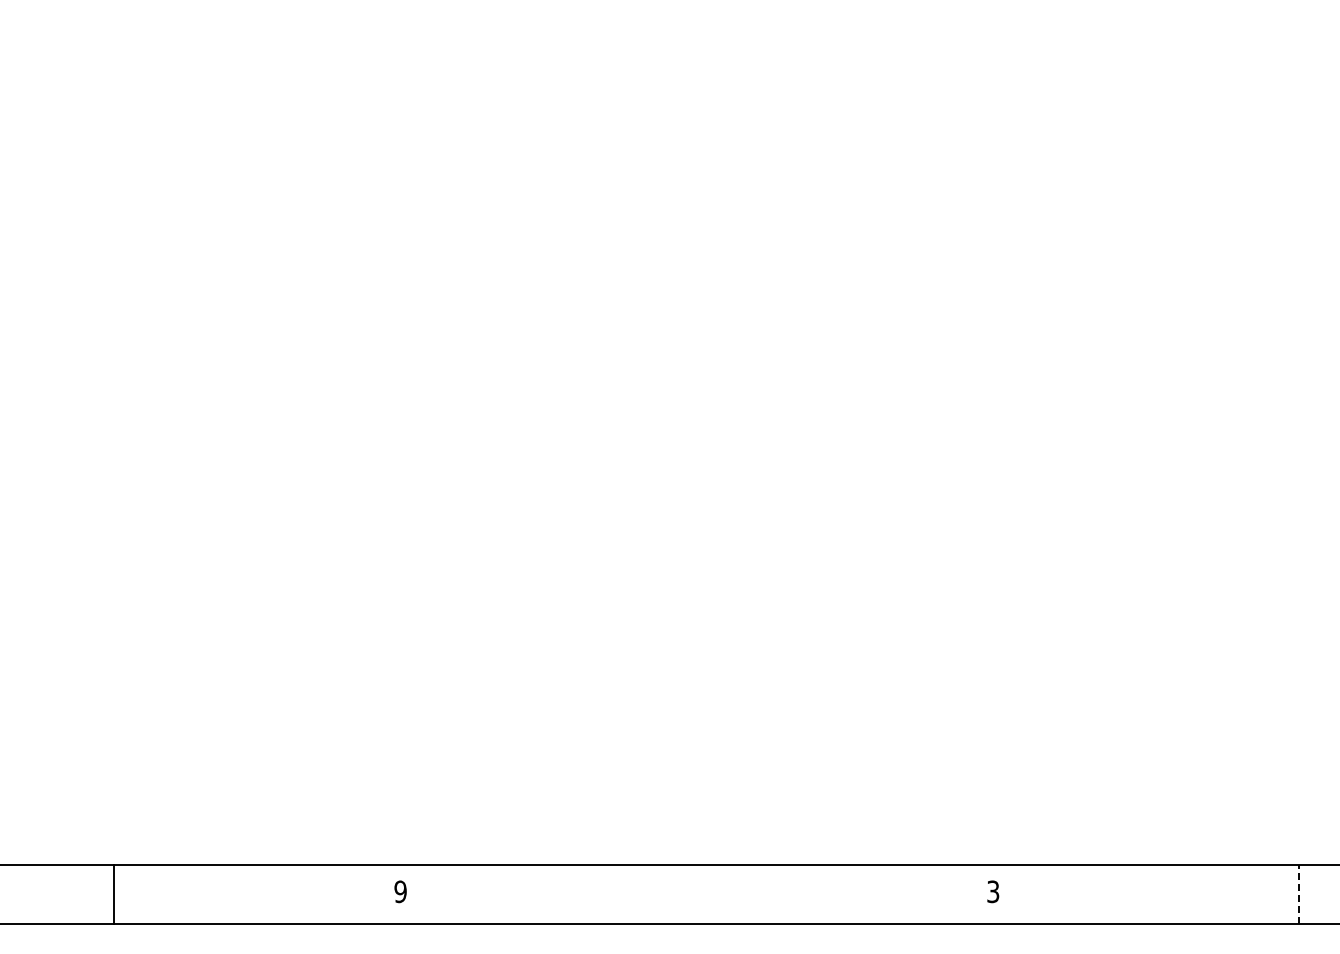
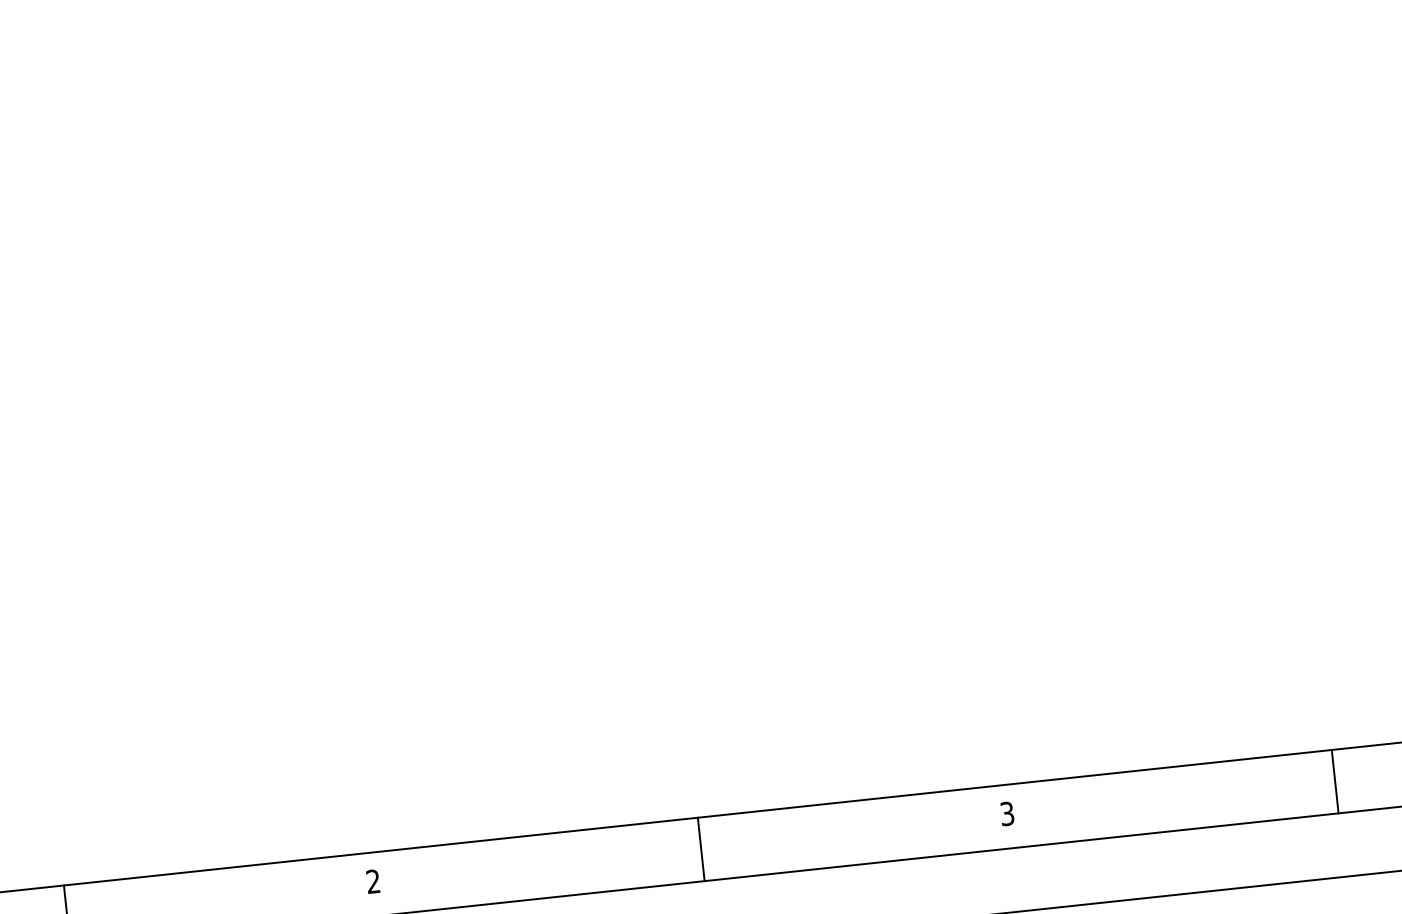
text: (400, 891) -> (373, 881), 9 -> 2
line: (706, 894) -> (700, 849), added
line: (1299, 894) -> (1335, 781), dashed -> solid

